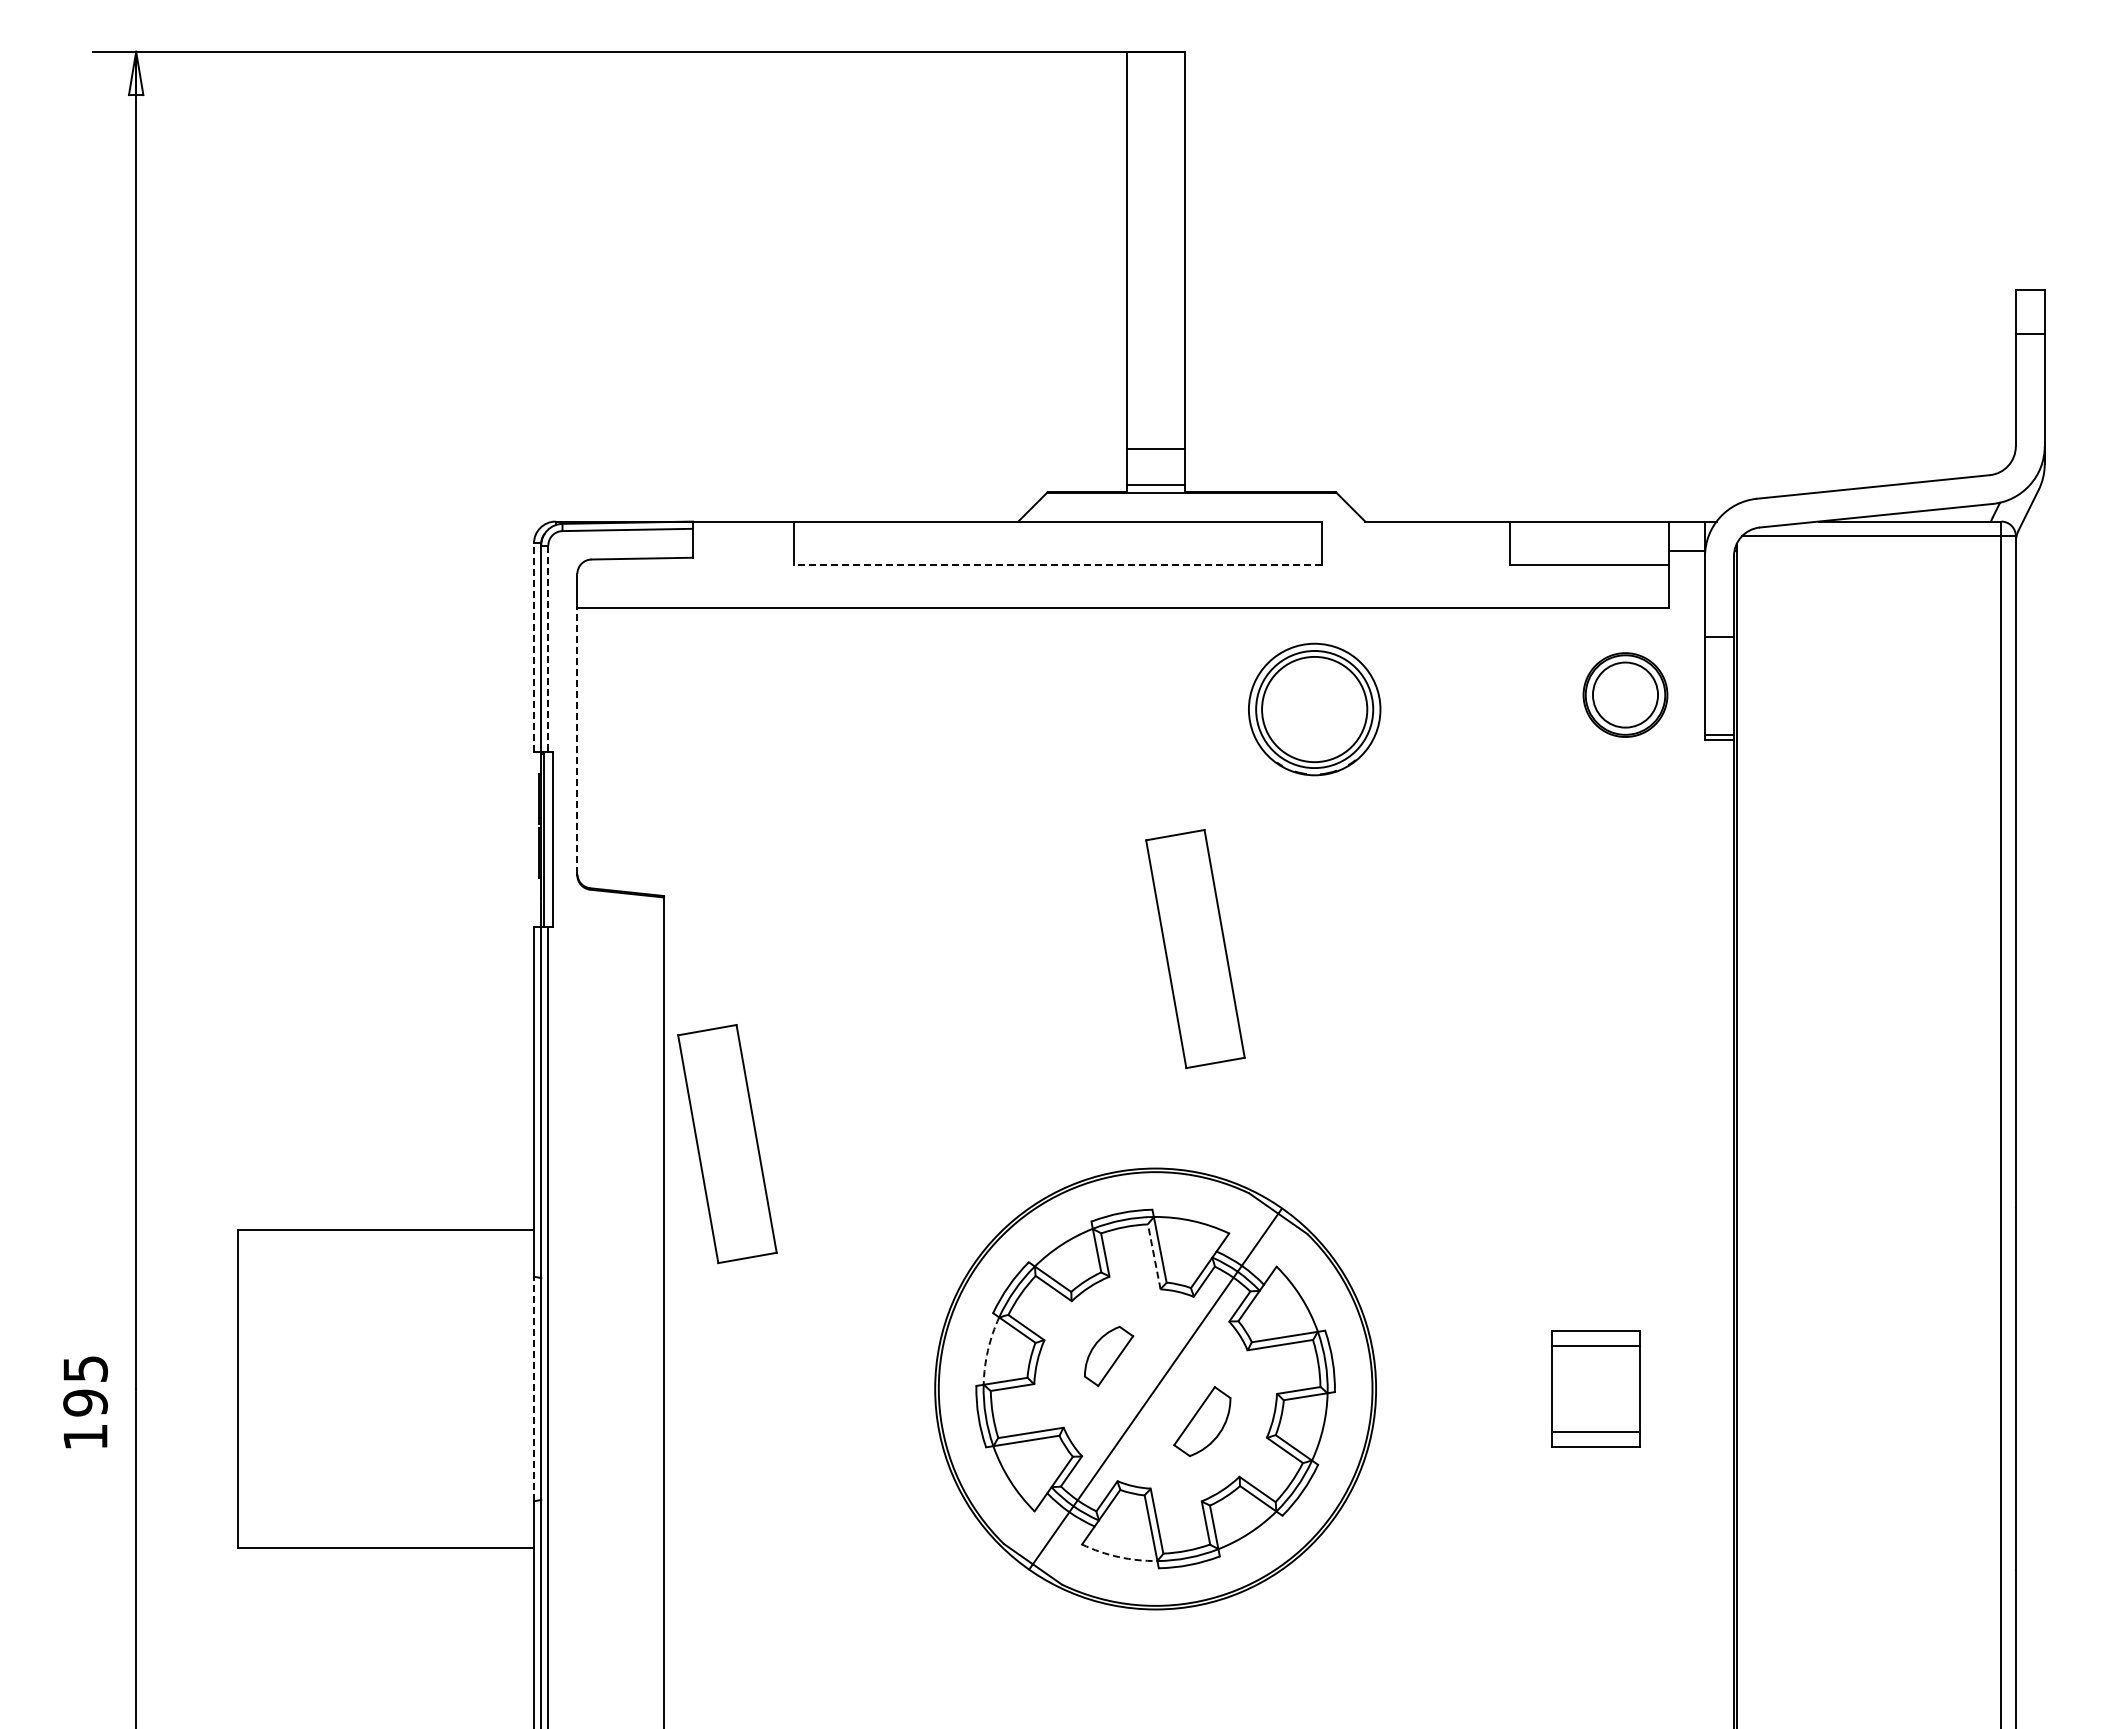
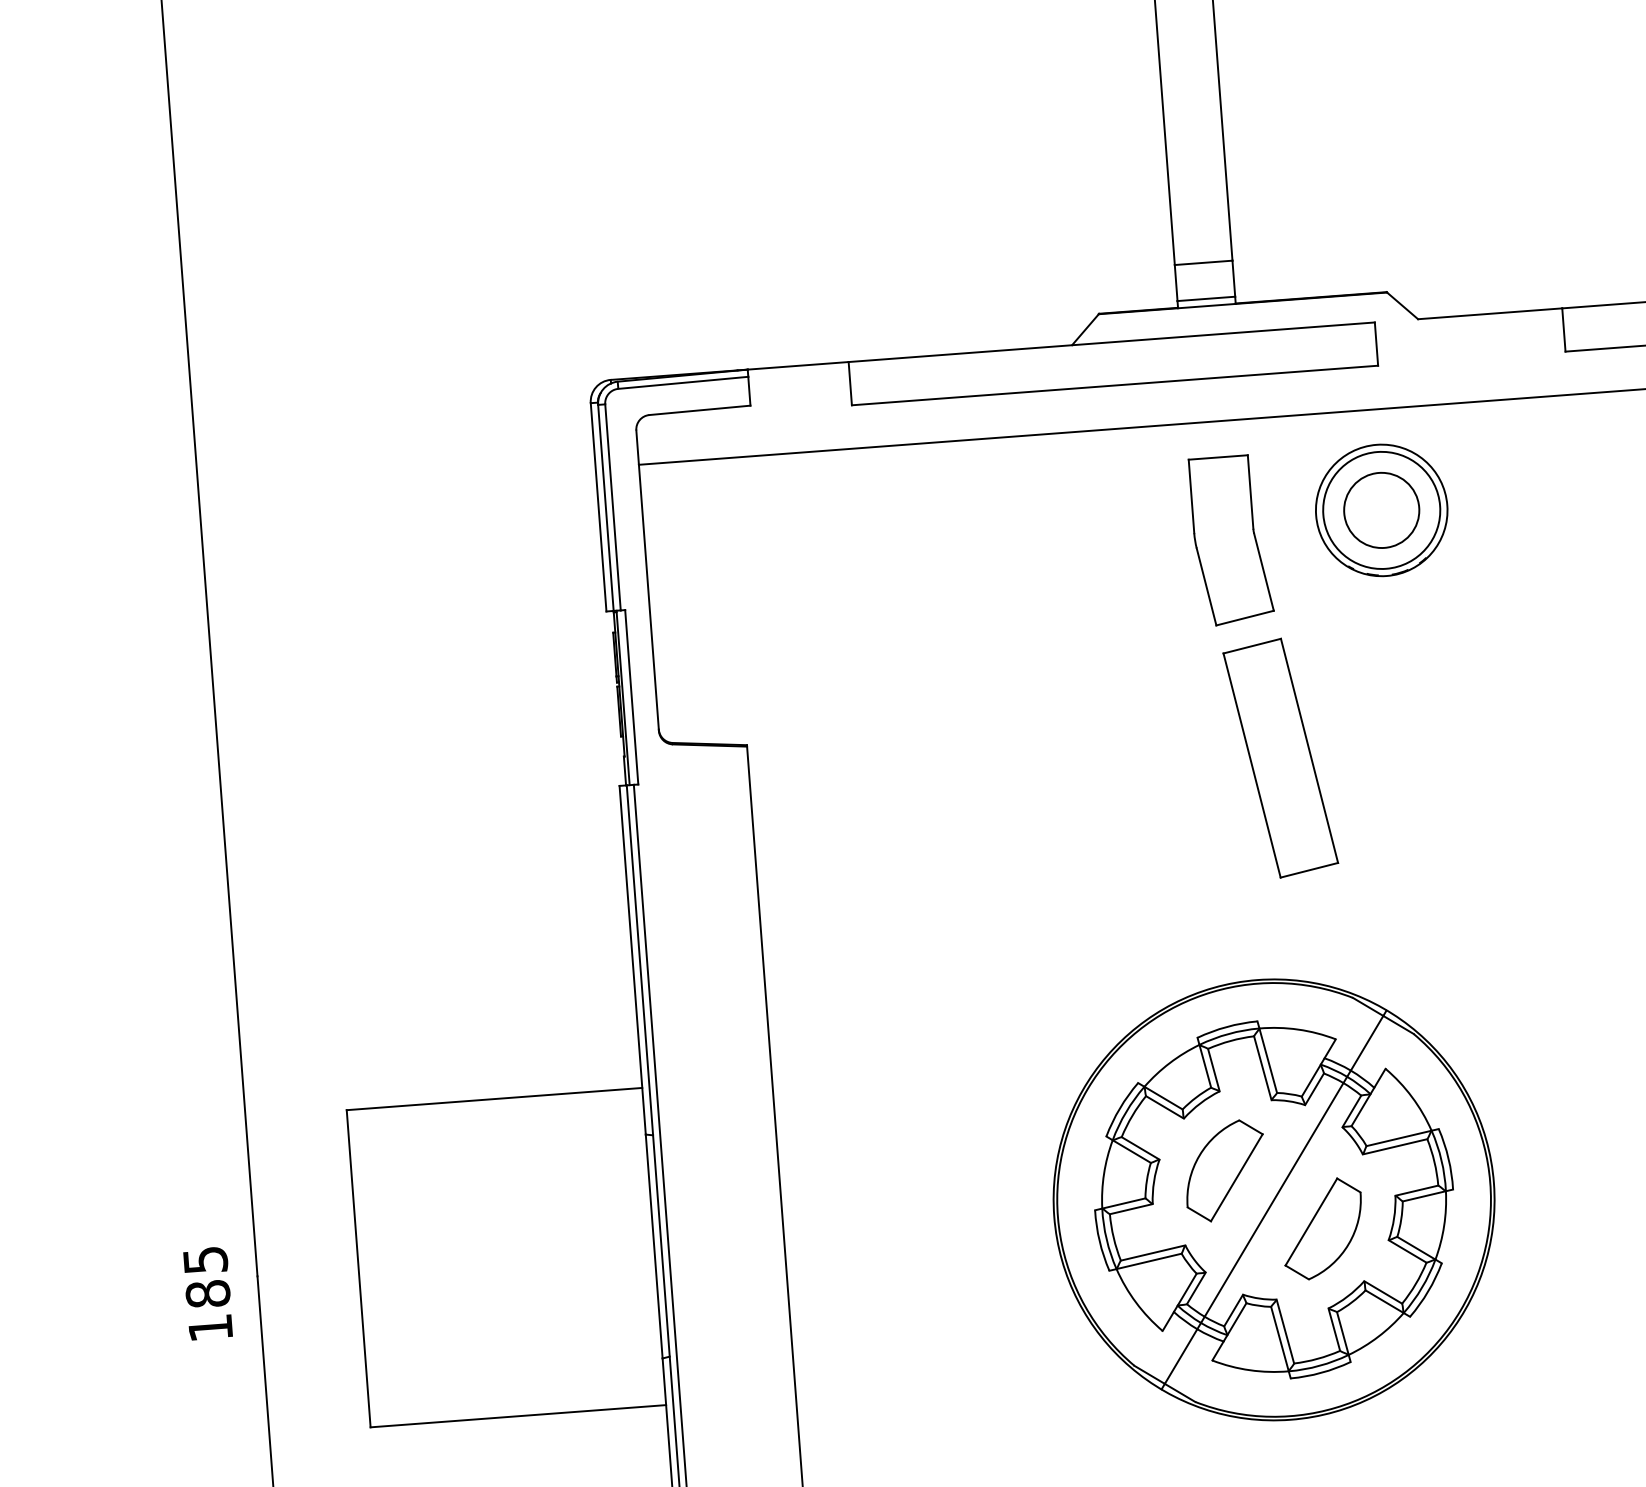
line: (1058, 564) -> (1115, 385), dashed -> solid
line: (534, 647) -> (599, 507), dashed -> solid
line: (548, 649) -> (613, 508), dashed -> solid
circle: (1314, 709) -> (1381, 510), size x0.71
part: (1162, 727) -> (1231, 539), added
line: (577, 741) -> (649, 597), dashed -> solid
part: (727, 1144) -> (828, 988), removed
line: (1154, 1256) -> (1263, 1067), dashed -> solid
arc: (988, 1350) -> (1104, 1174), dashed -> solid
part: (1108, 1356) -> (1224, 1171), size x1.67
line: (534, 1388) -> (654, 1245), dashed -> solid
text: (85, 1402) -> (207, 1293), 195 -> 185
part: (1202, 1421) -> (1323, 1228), size x1.43
arc: (1118, 1557) -> (1249, 1370), dashed -> solid

